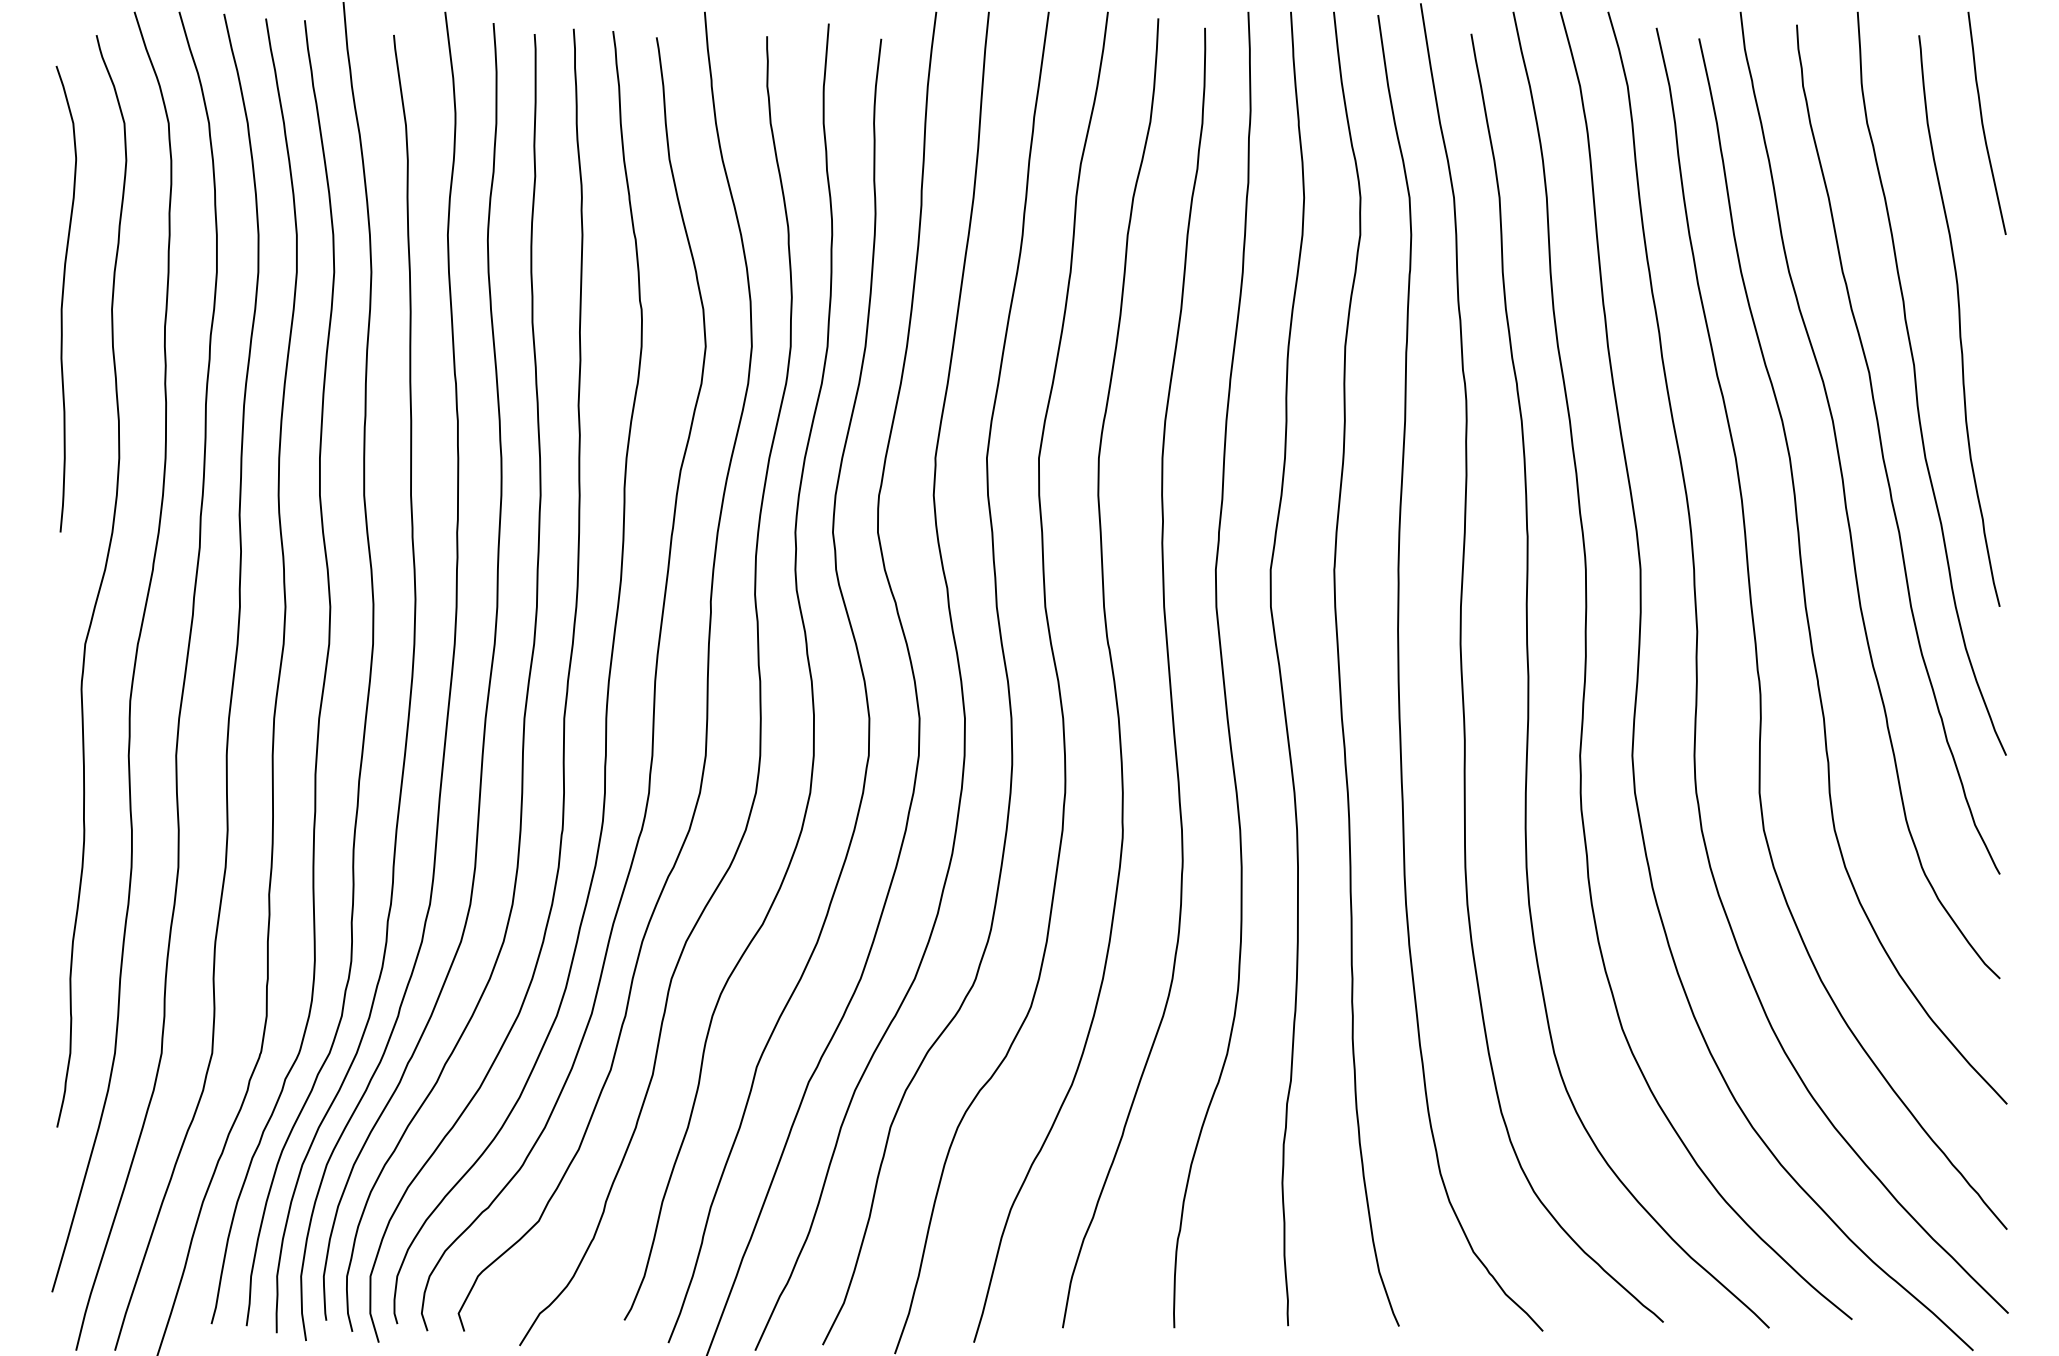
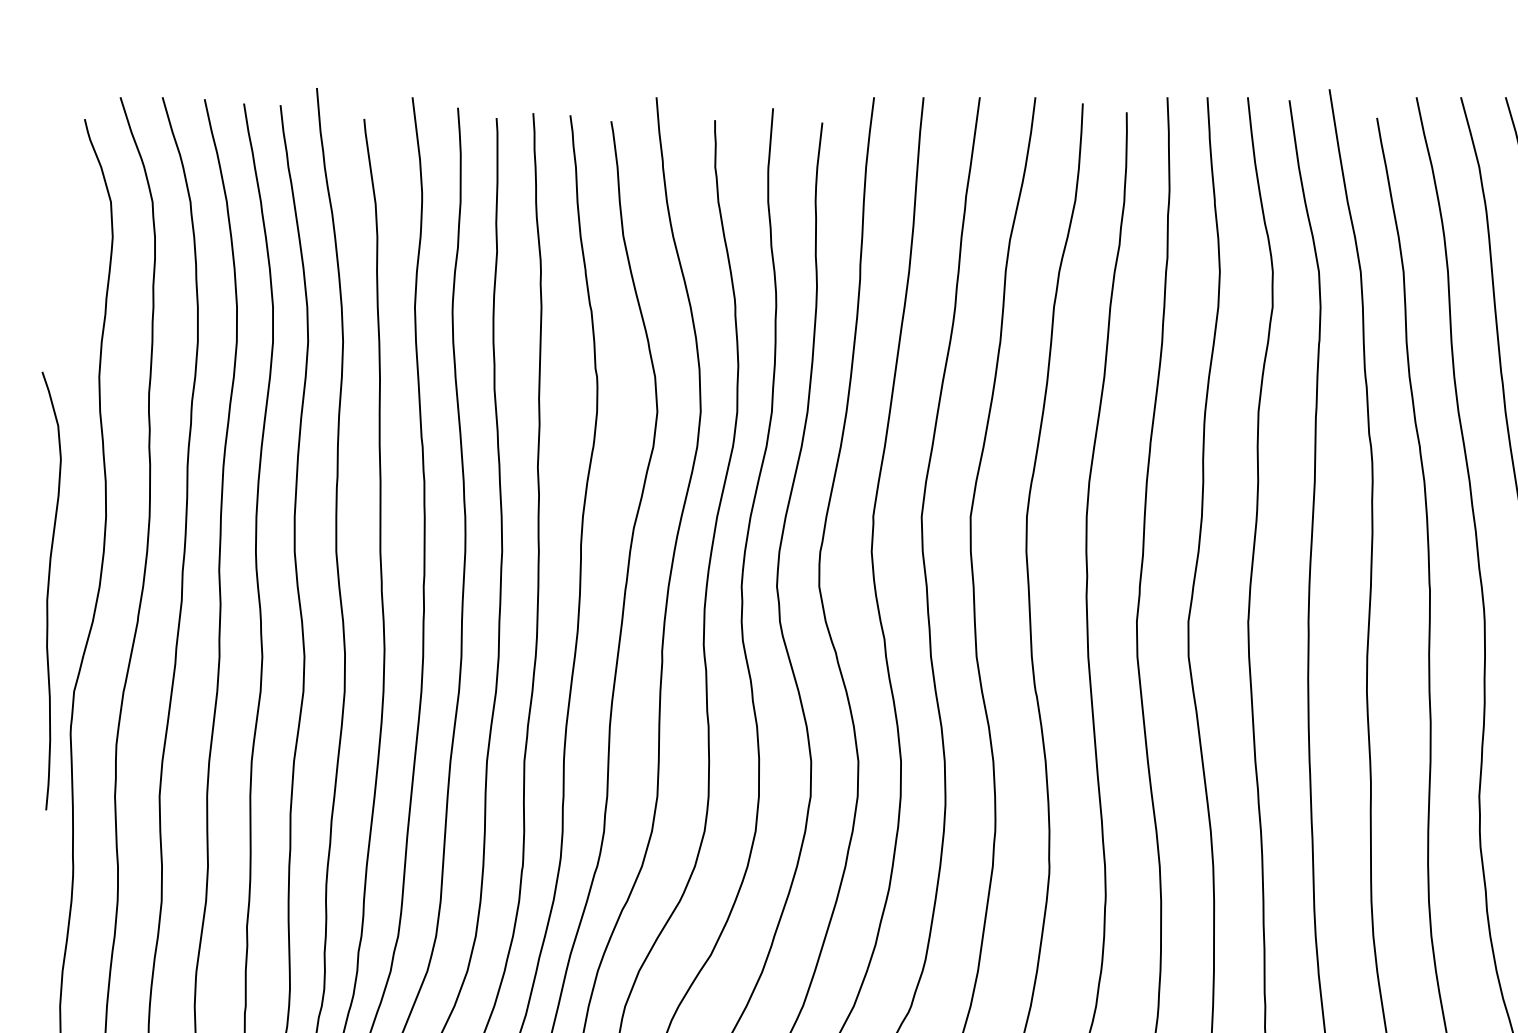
curve: (63, 298) -> (48, 590), moved

